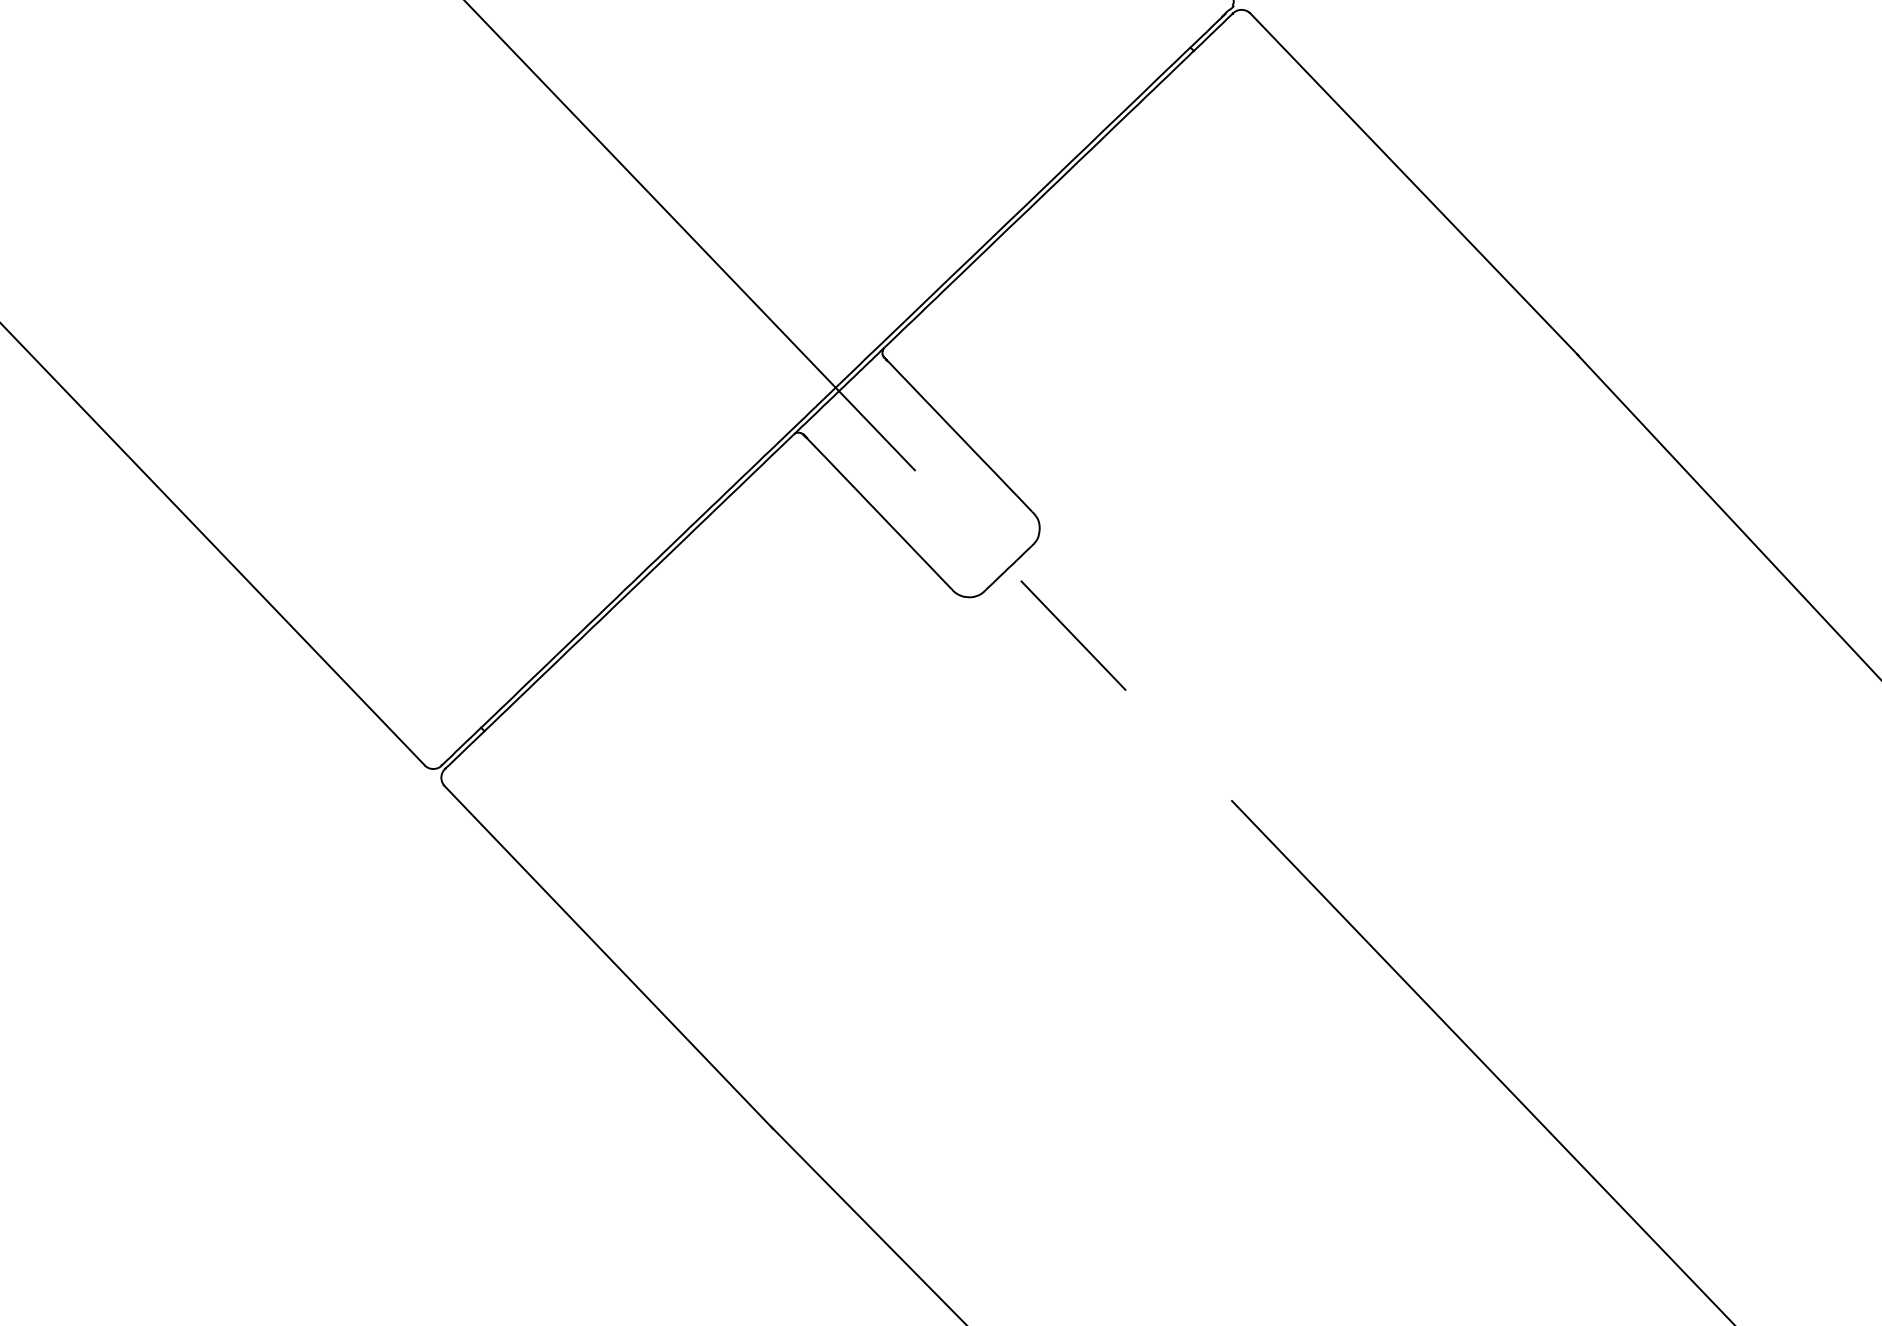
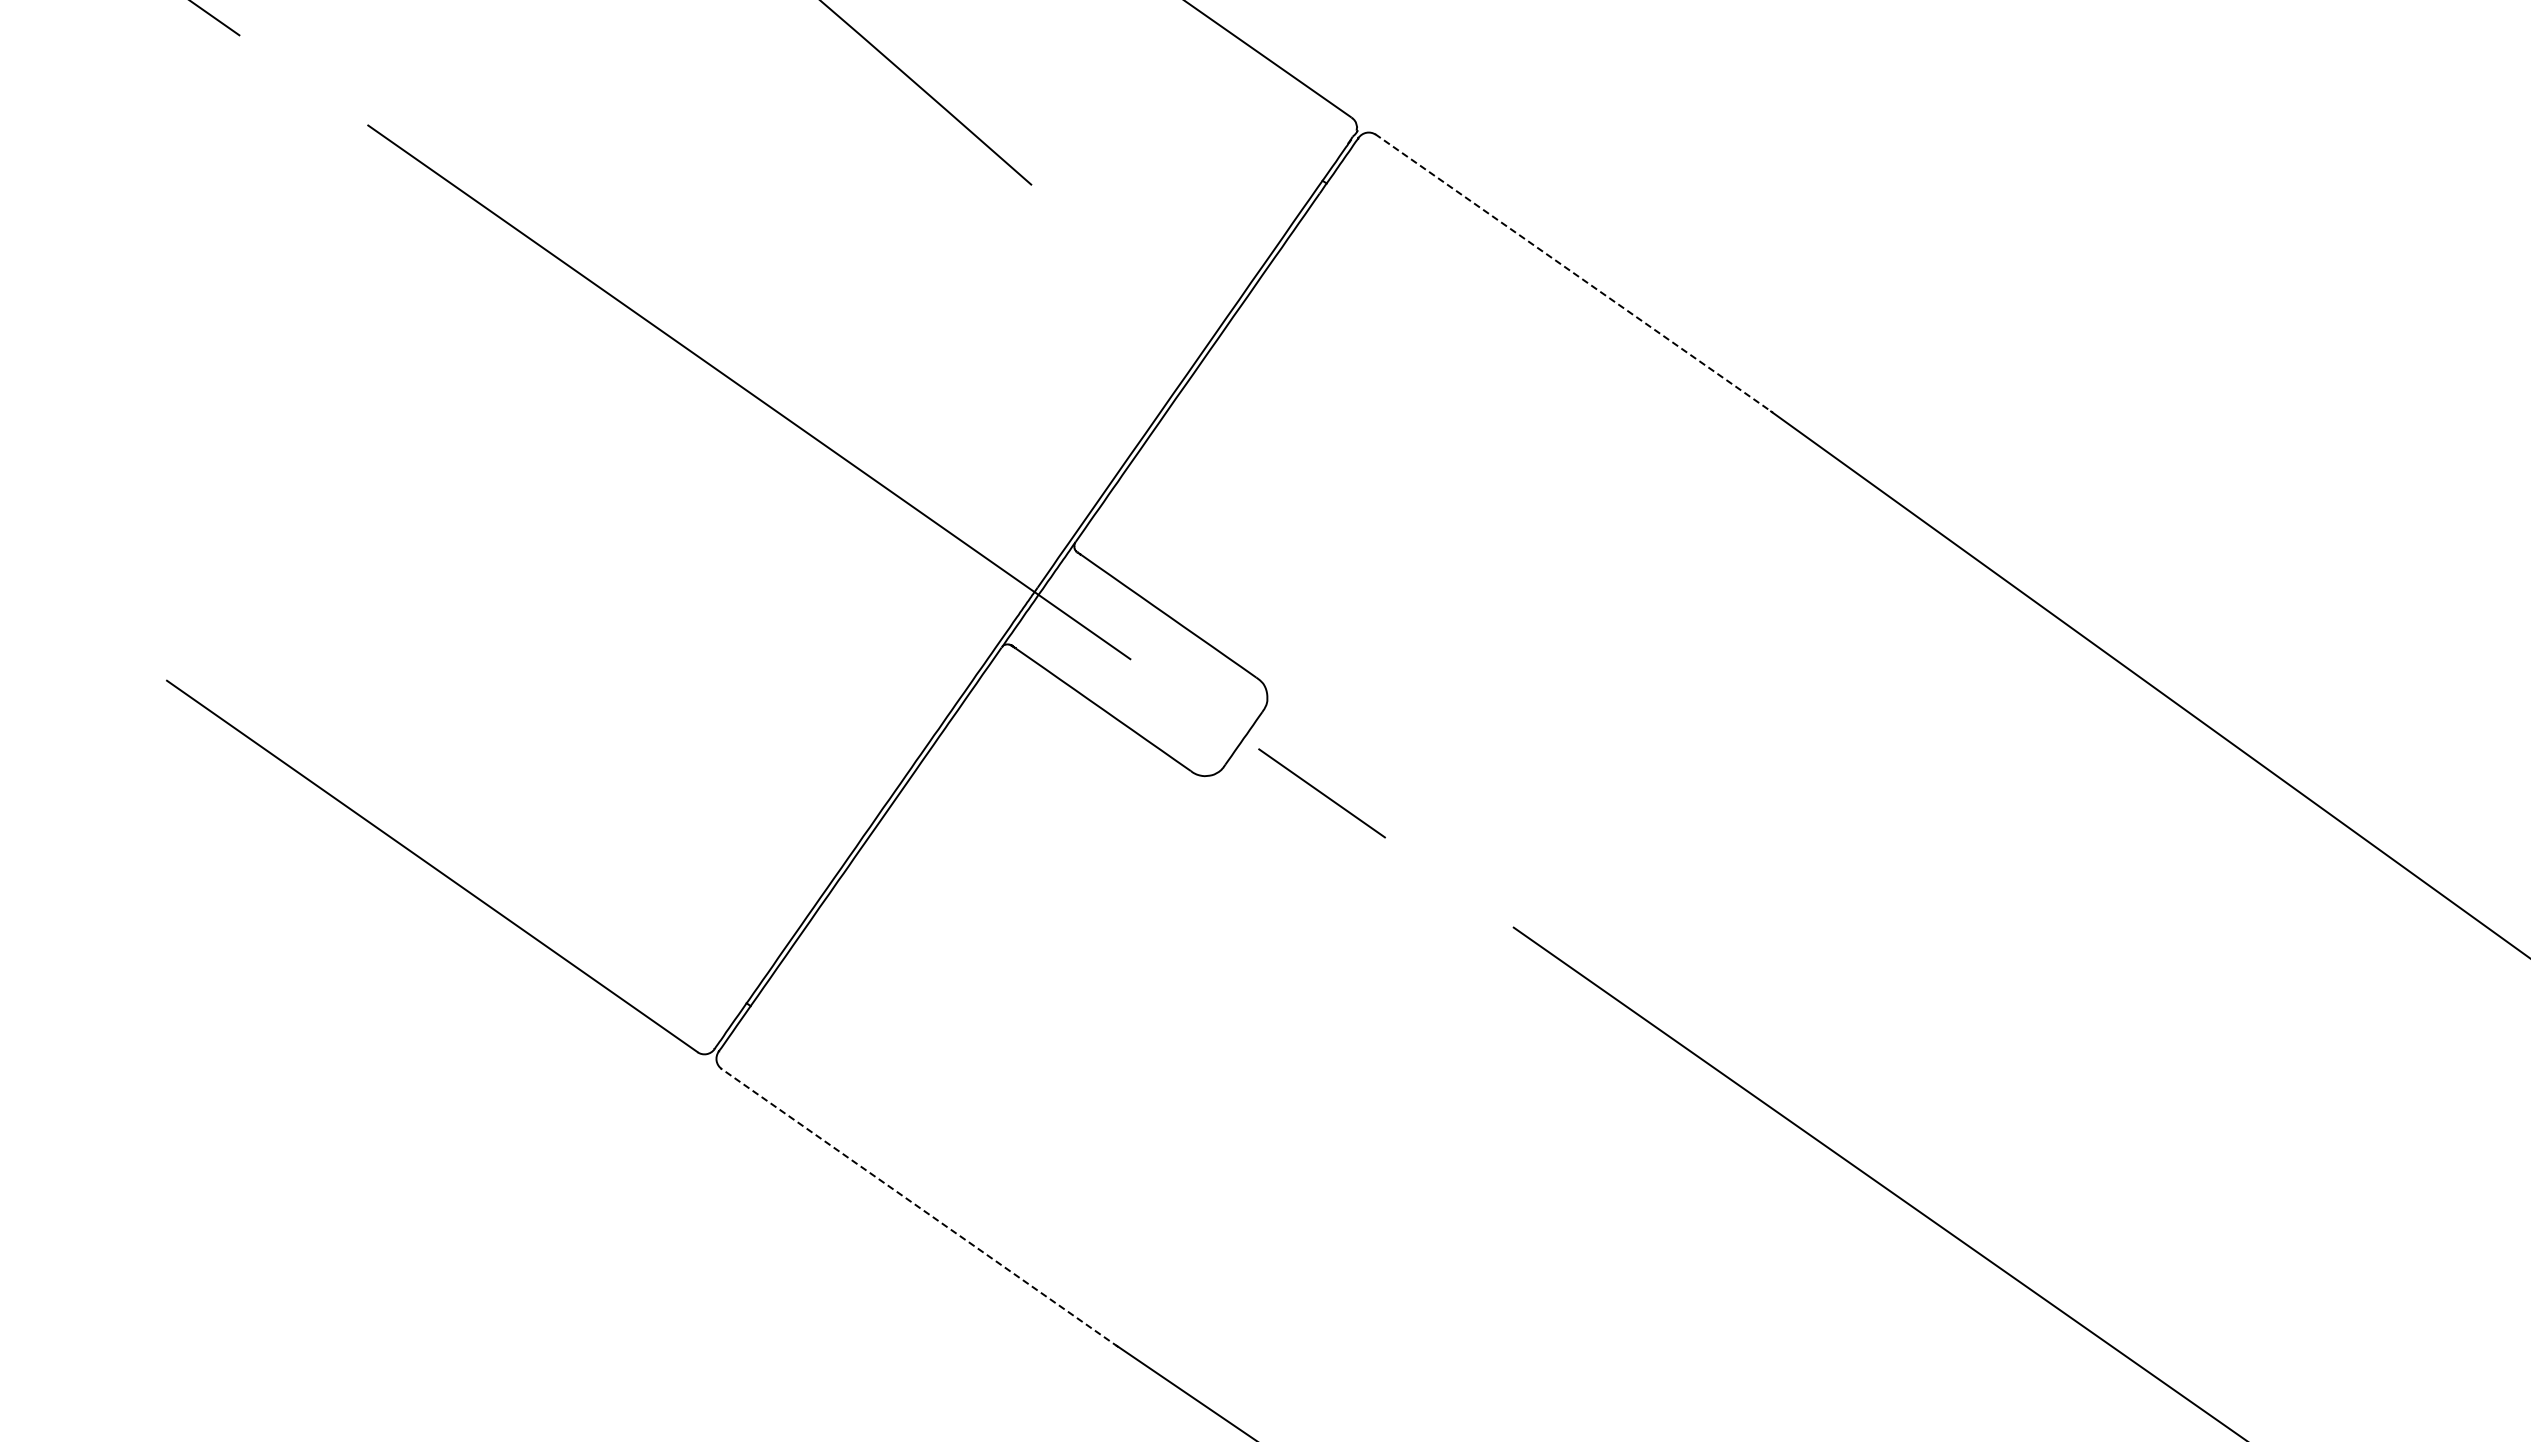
line: (1414, 184) -> (1574, 273), solid -> dashed
line: (608, 956) -> (919, 1207), solid -> dashed

